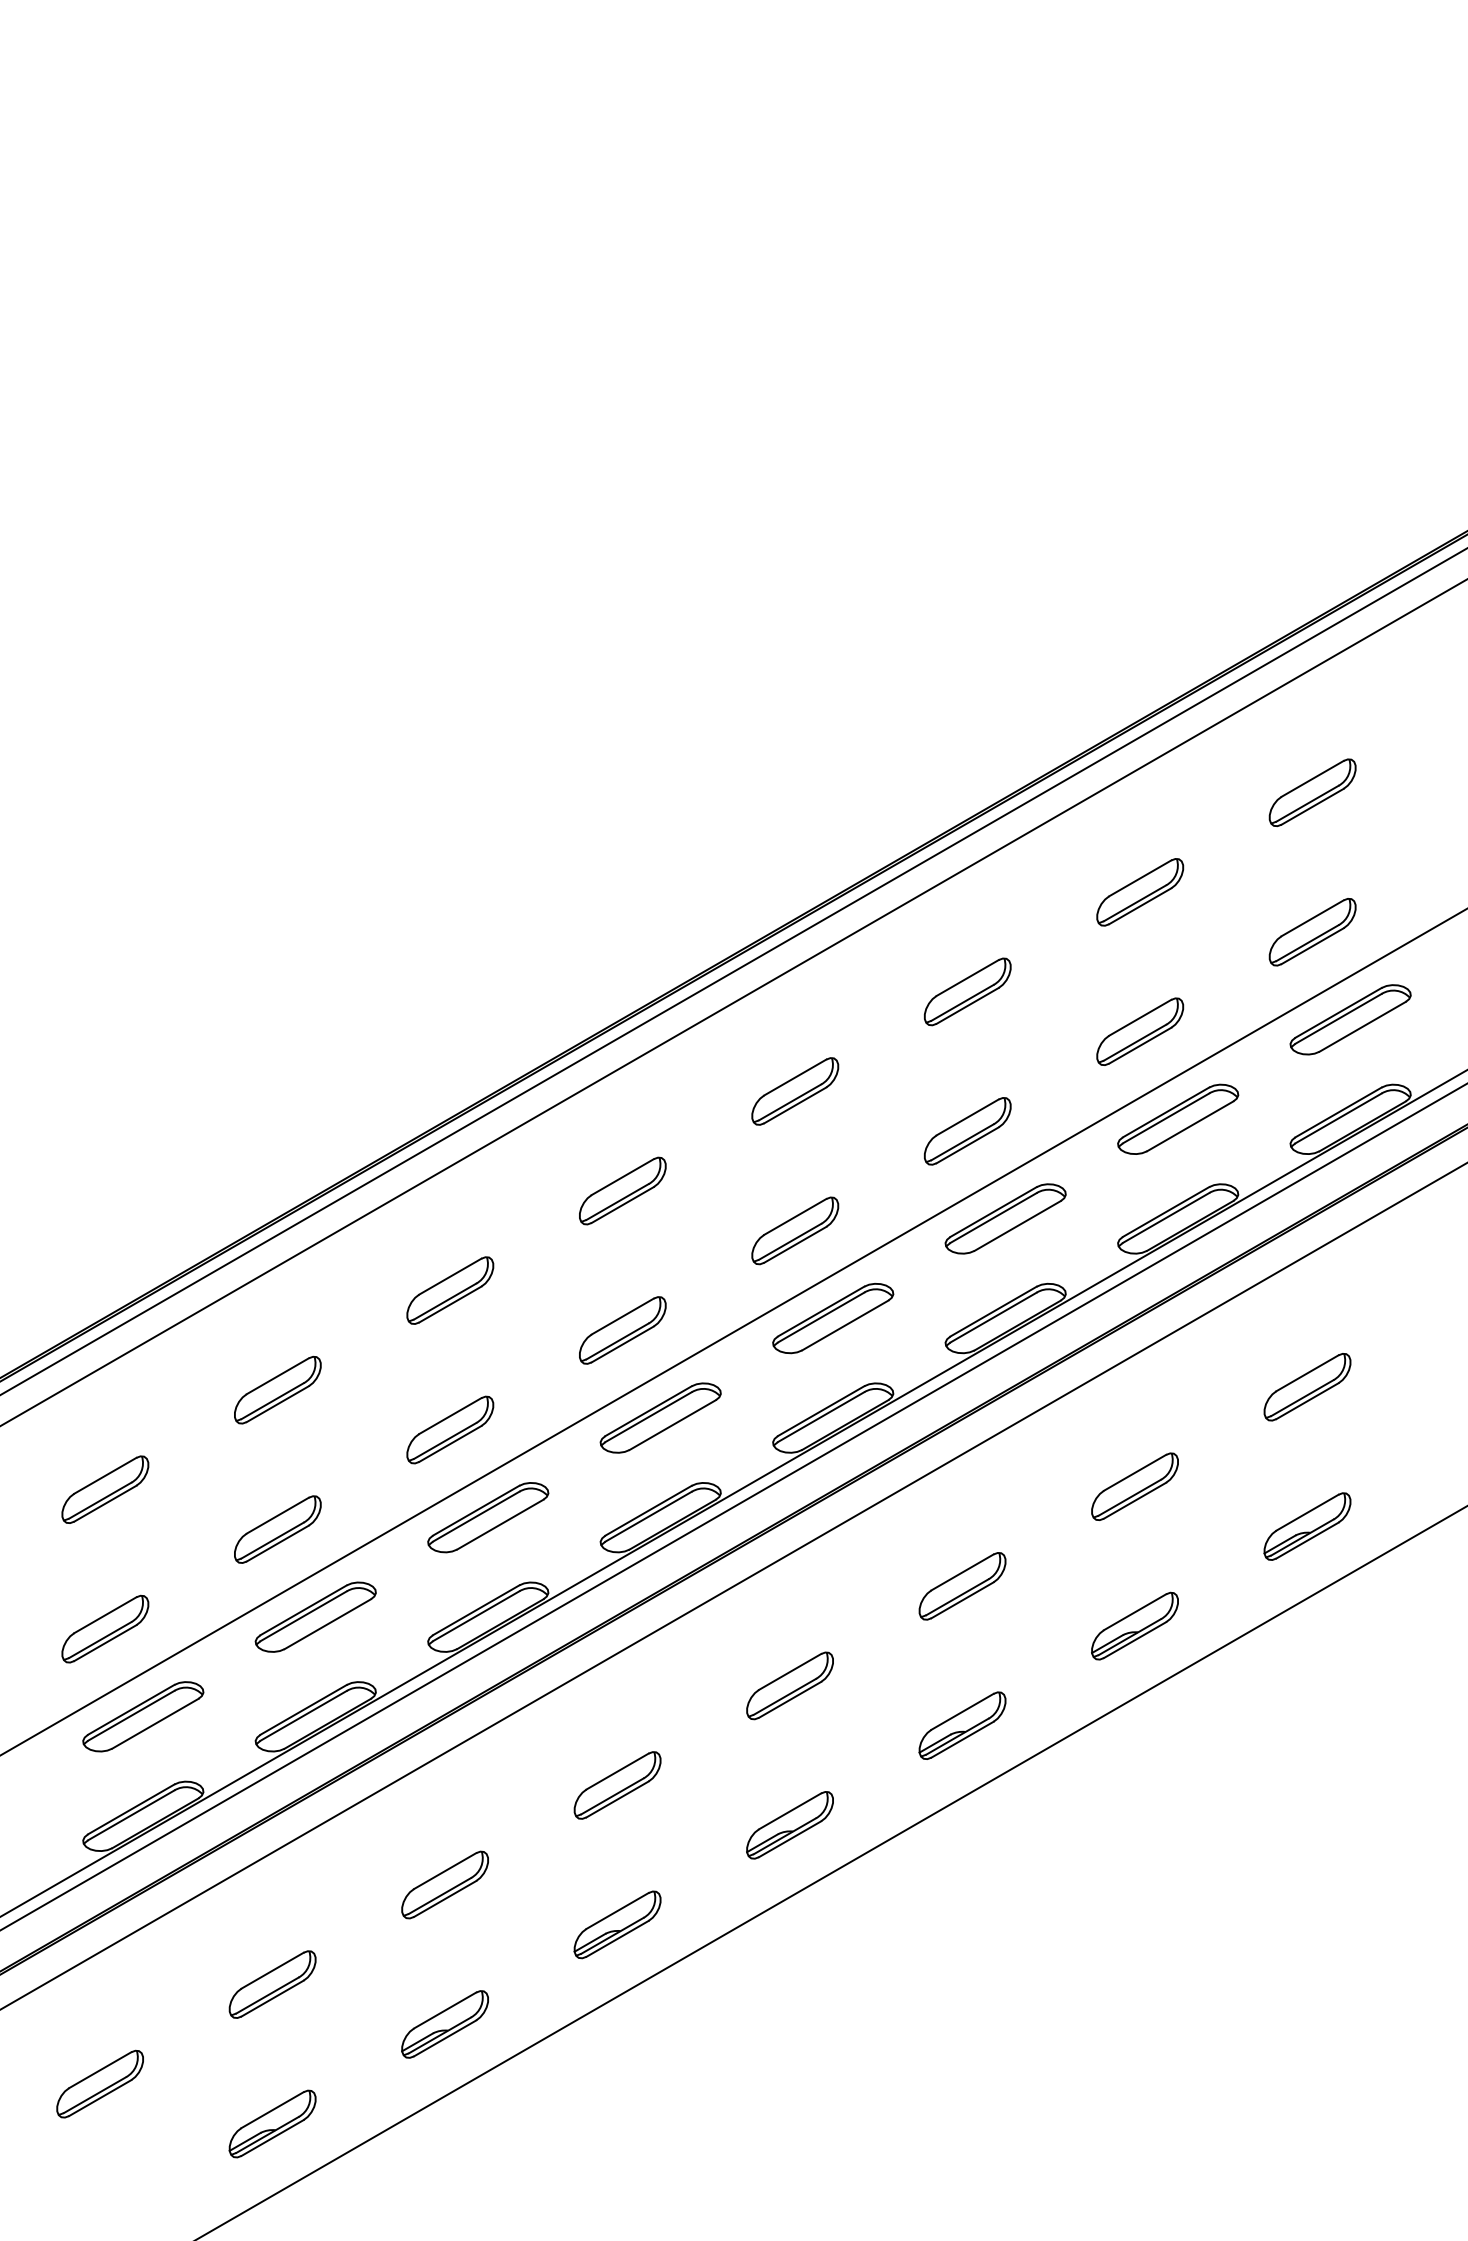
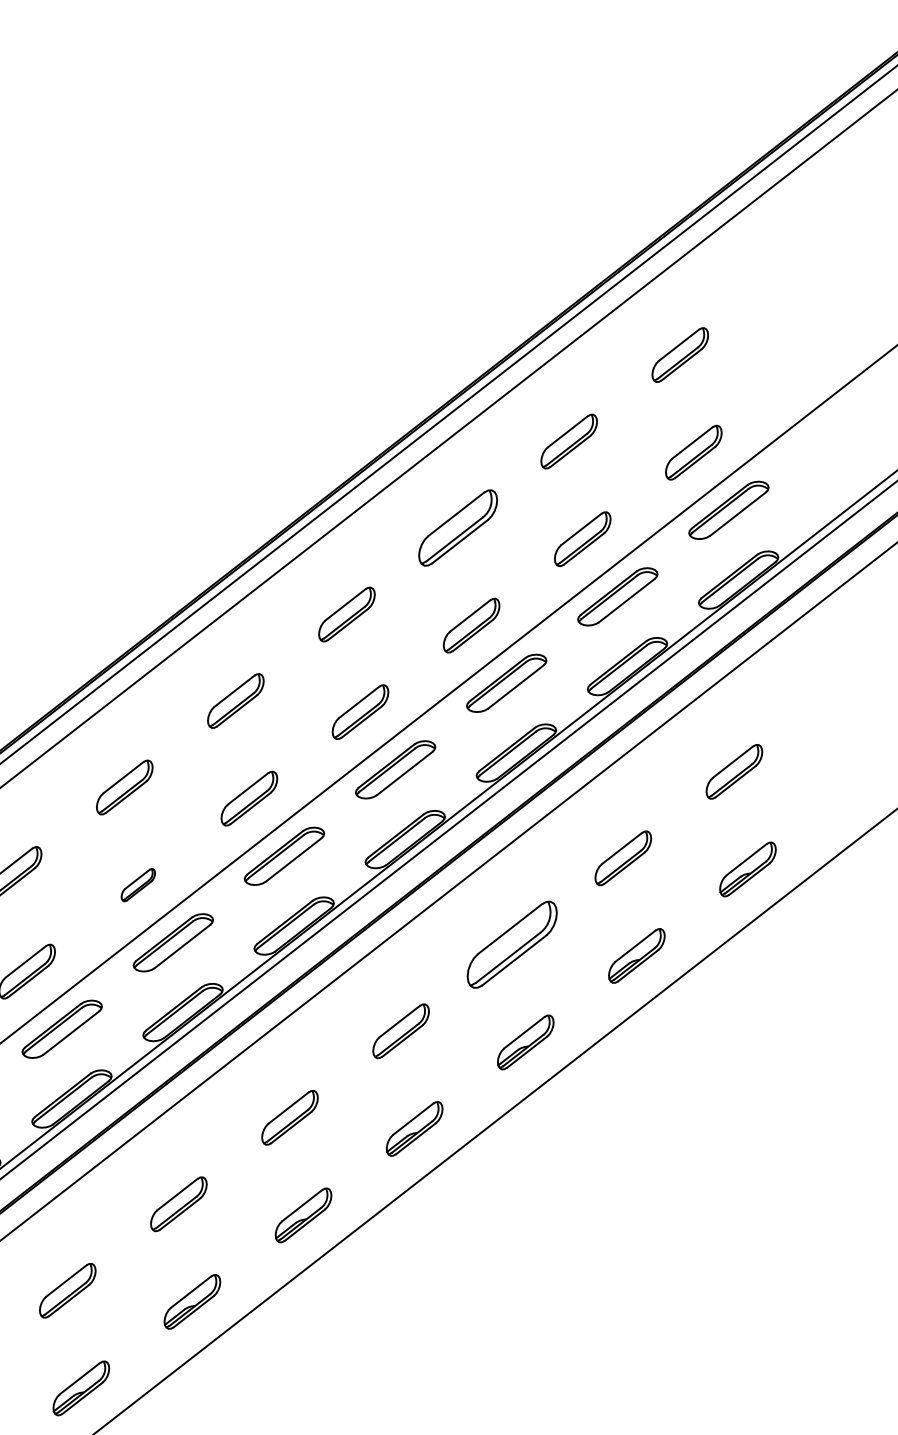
part: (967, 991) -> (457, 527), size x1.4
part: (450, 1429) -> (138, 884), size x0.6
part: (962, 1586) -> (512, 944), size x1.6

